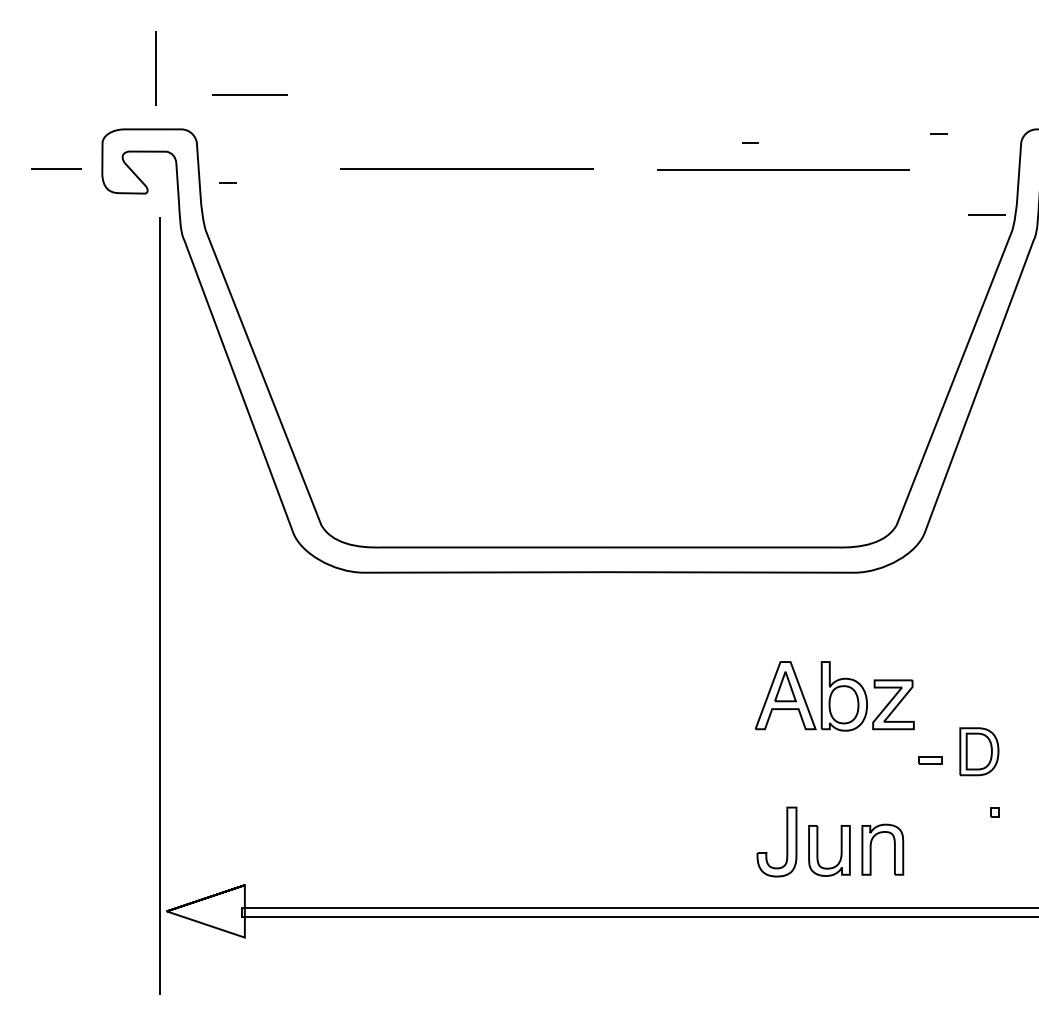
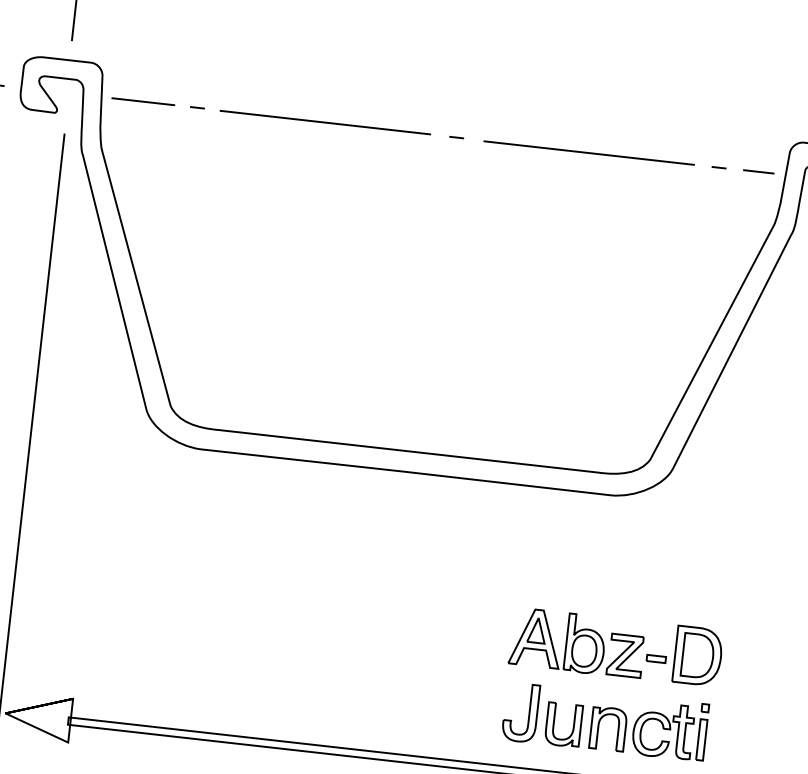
line: (249, 94) -> (143, 101), moved
line: (938, 133) -> (718, 166), moved
line: (750, 142) -> (456, 137), moved
line: (227, 182) -> (197, 107), moved
line: (986, 214) -> (758, 171), moved
part: (834, 696) -> (577, 643), moved
part: (979, 751) -> (698, 656), size x1.43
part: (955, 844) -> (669, 731), added

